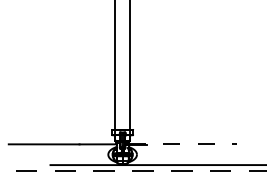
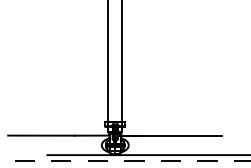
line: (182, 144) -> (171, 135), dashed -> solid

